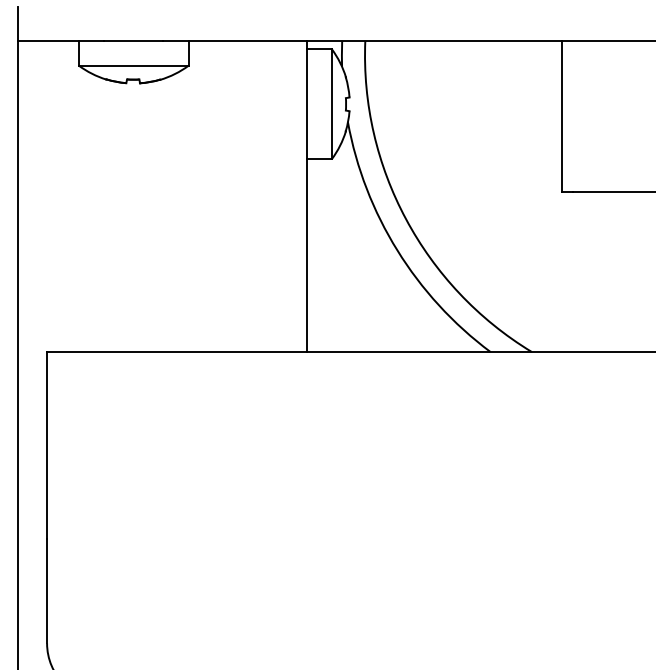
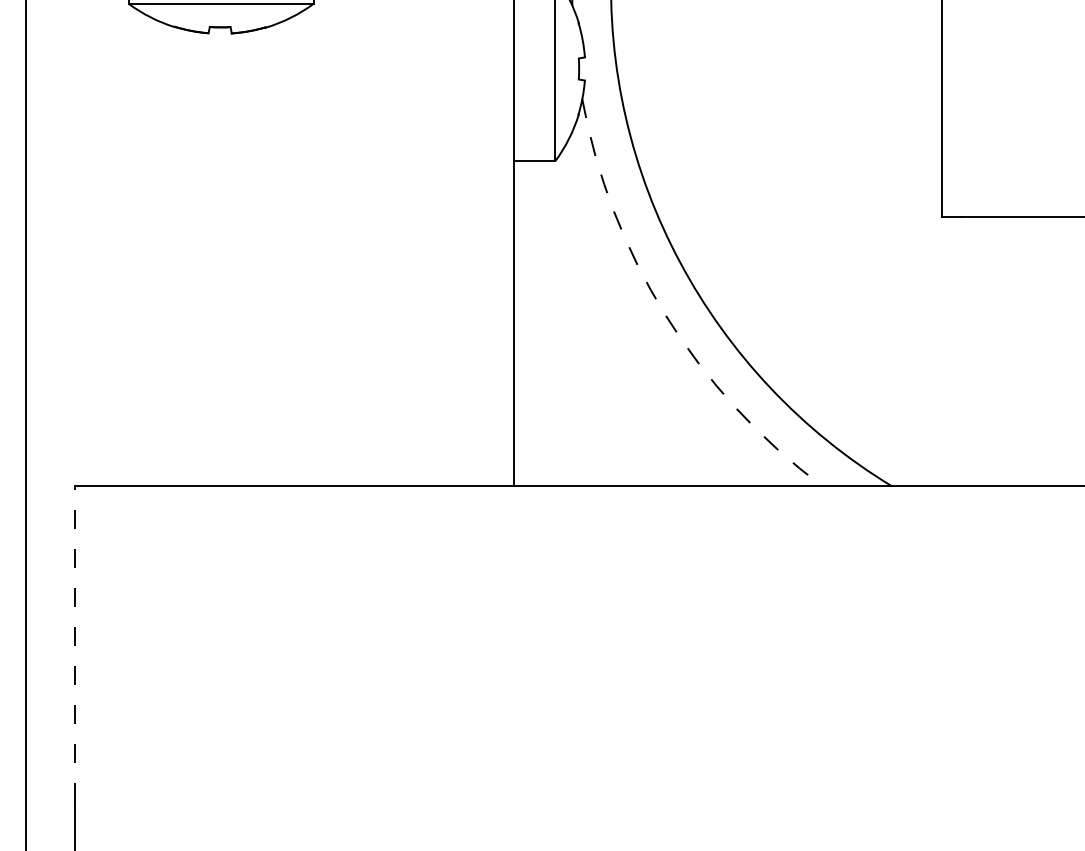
arc: (397, 250) -> (665, 315), solid -> dashed
line: (47, 445) -> (75, 644), solid -> dashed

